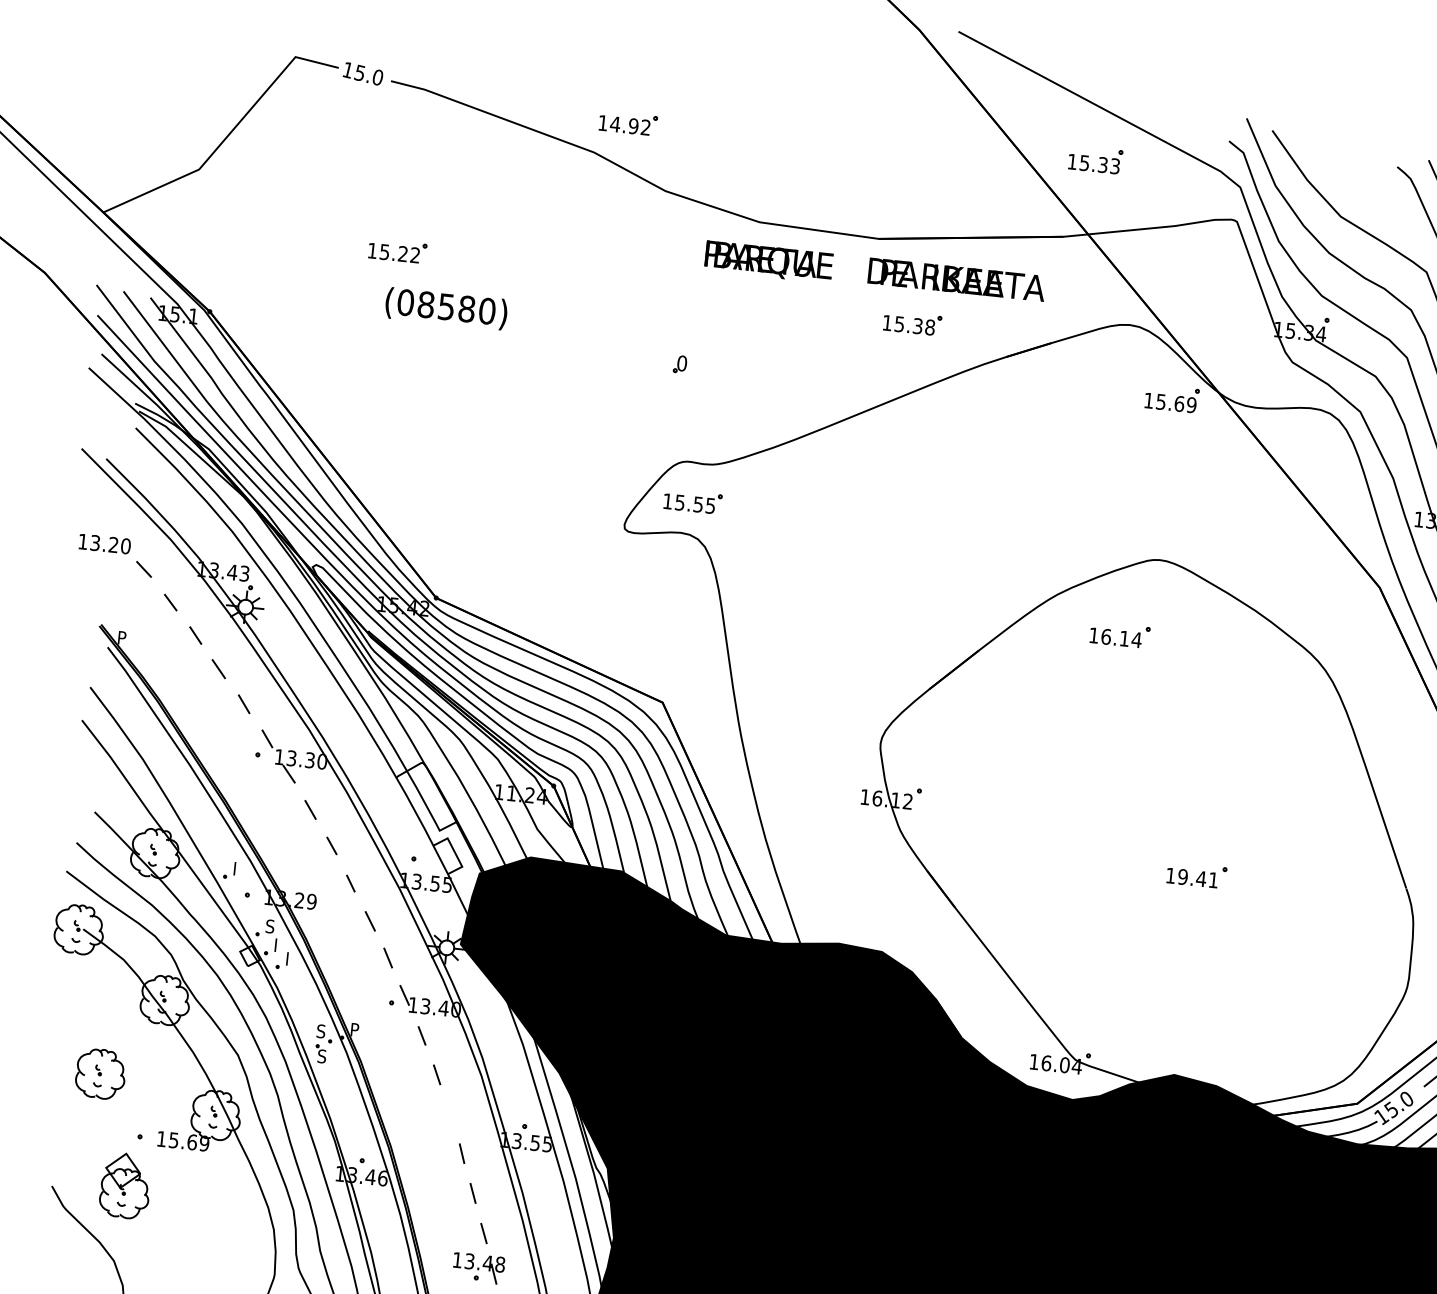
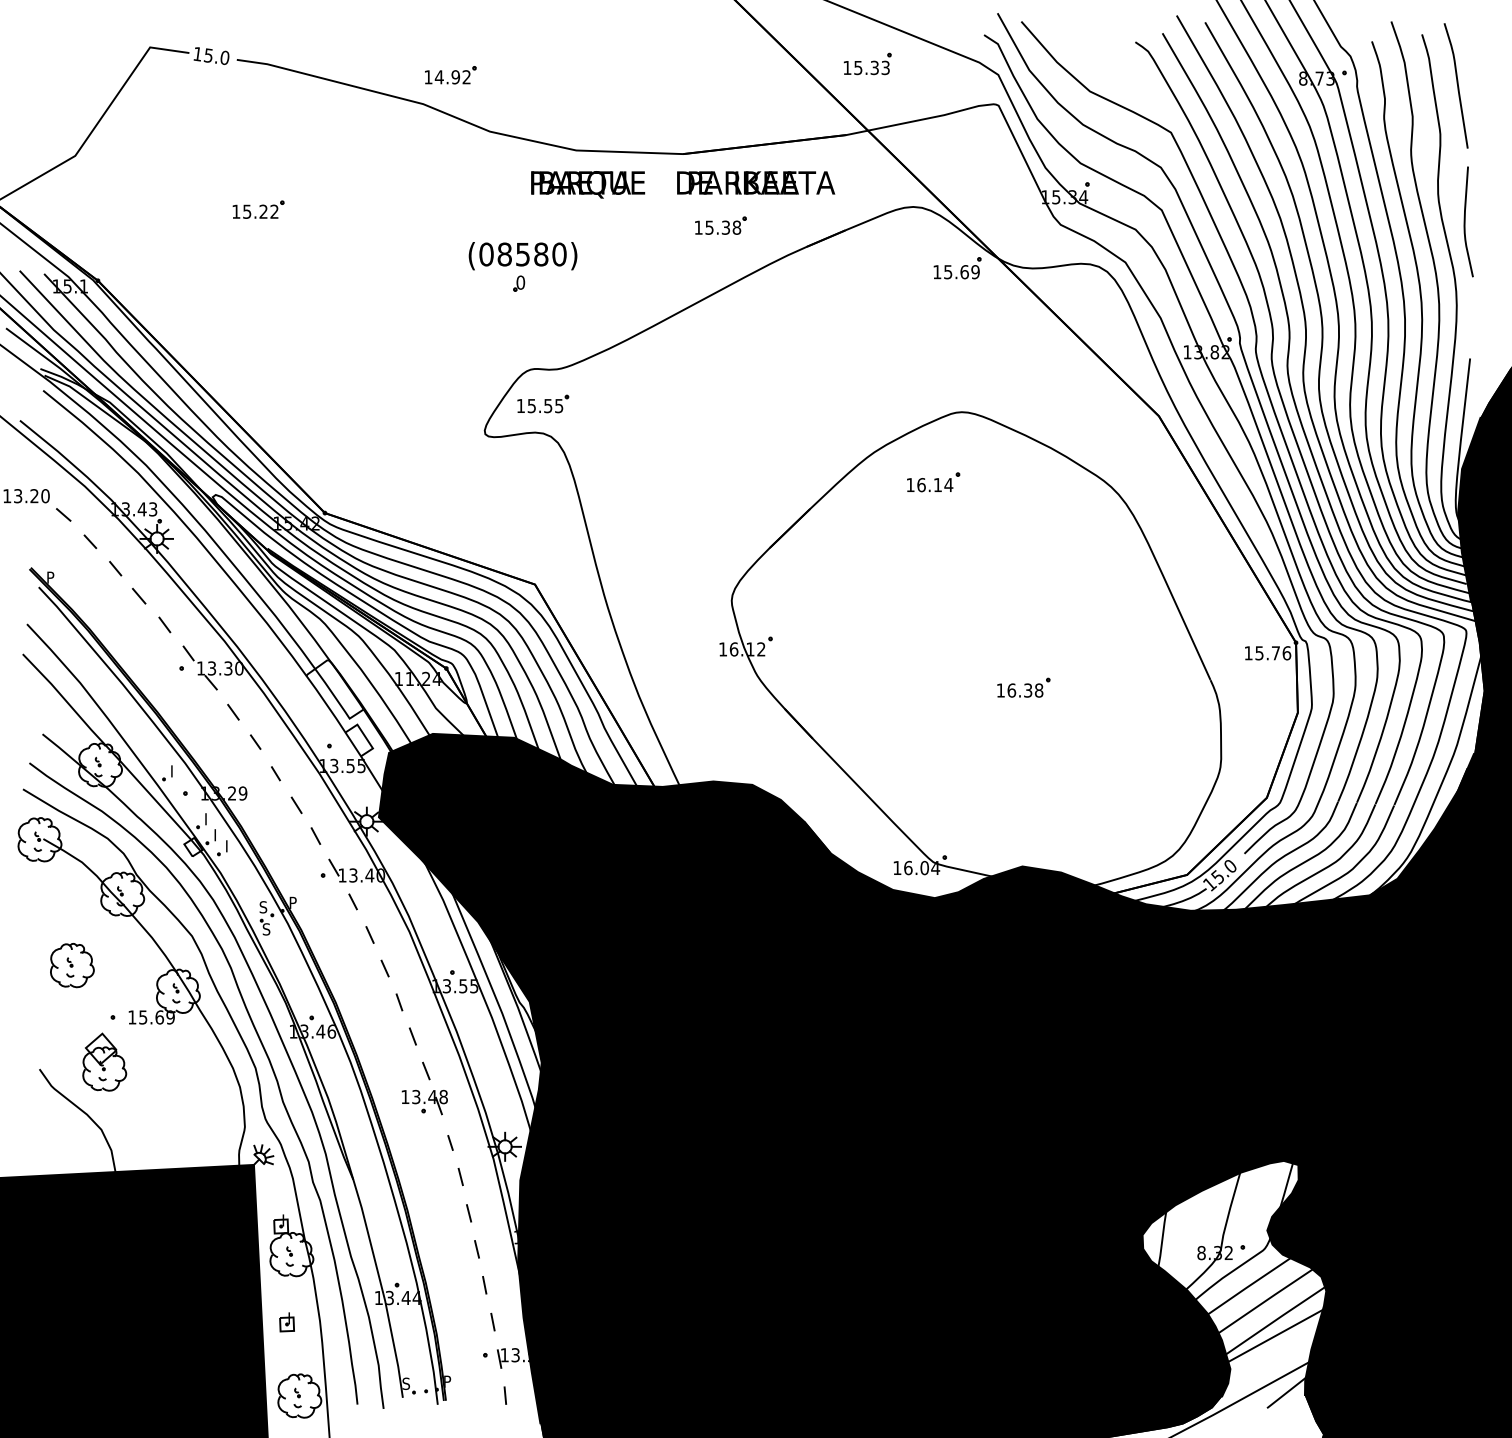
text: (445, 309) -> (522, 256), moved
text: (1198, 878) -> (1025, 690), 19.41 -> 16.38
text: (270, 926) -> (208, 819), S -> I
line: (449, 1114) -> (384, 968), added

